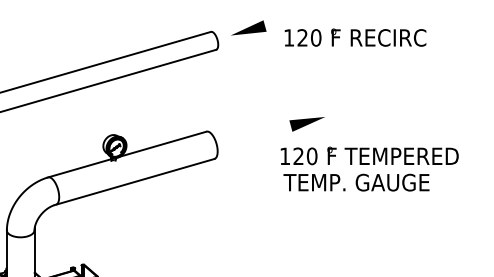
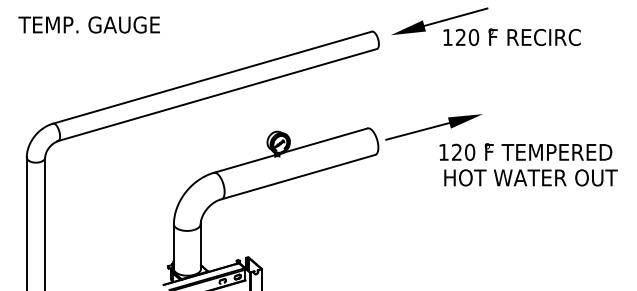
line: (297, 16) -> (455, 16), added
line: (257, 134) -> (417, 131), added
text: (373, 182) -> (529, 177), TEMP. GAUGE -> HOT WATER OUT

